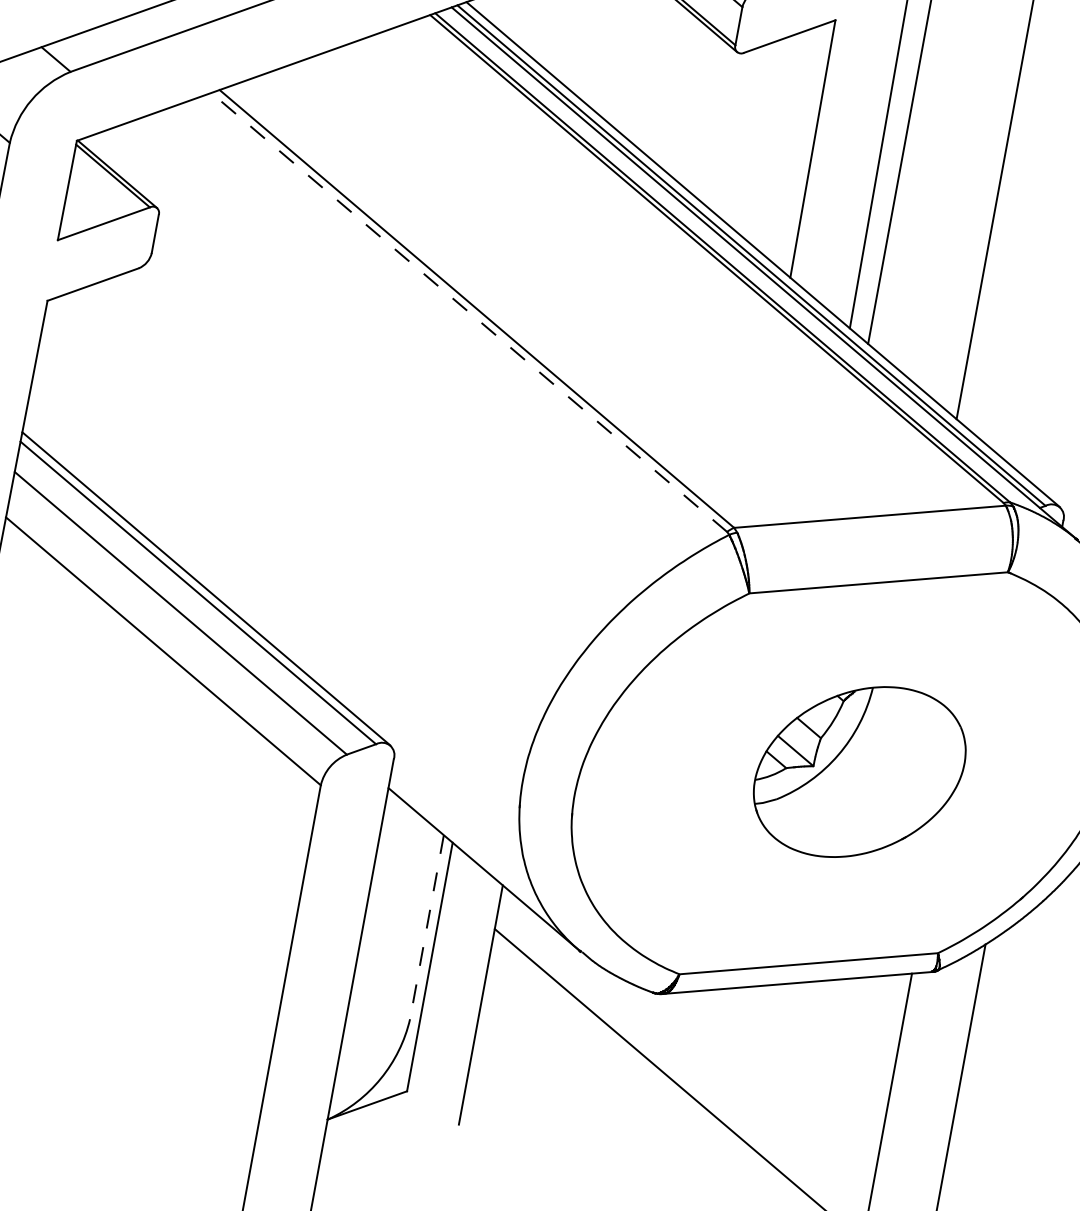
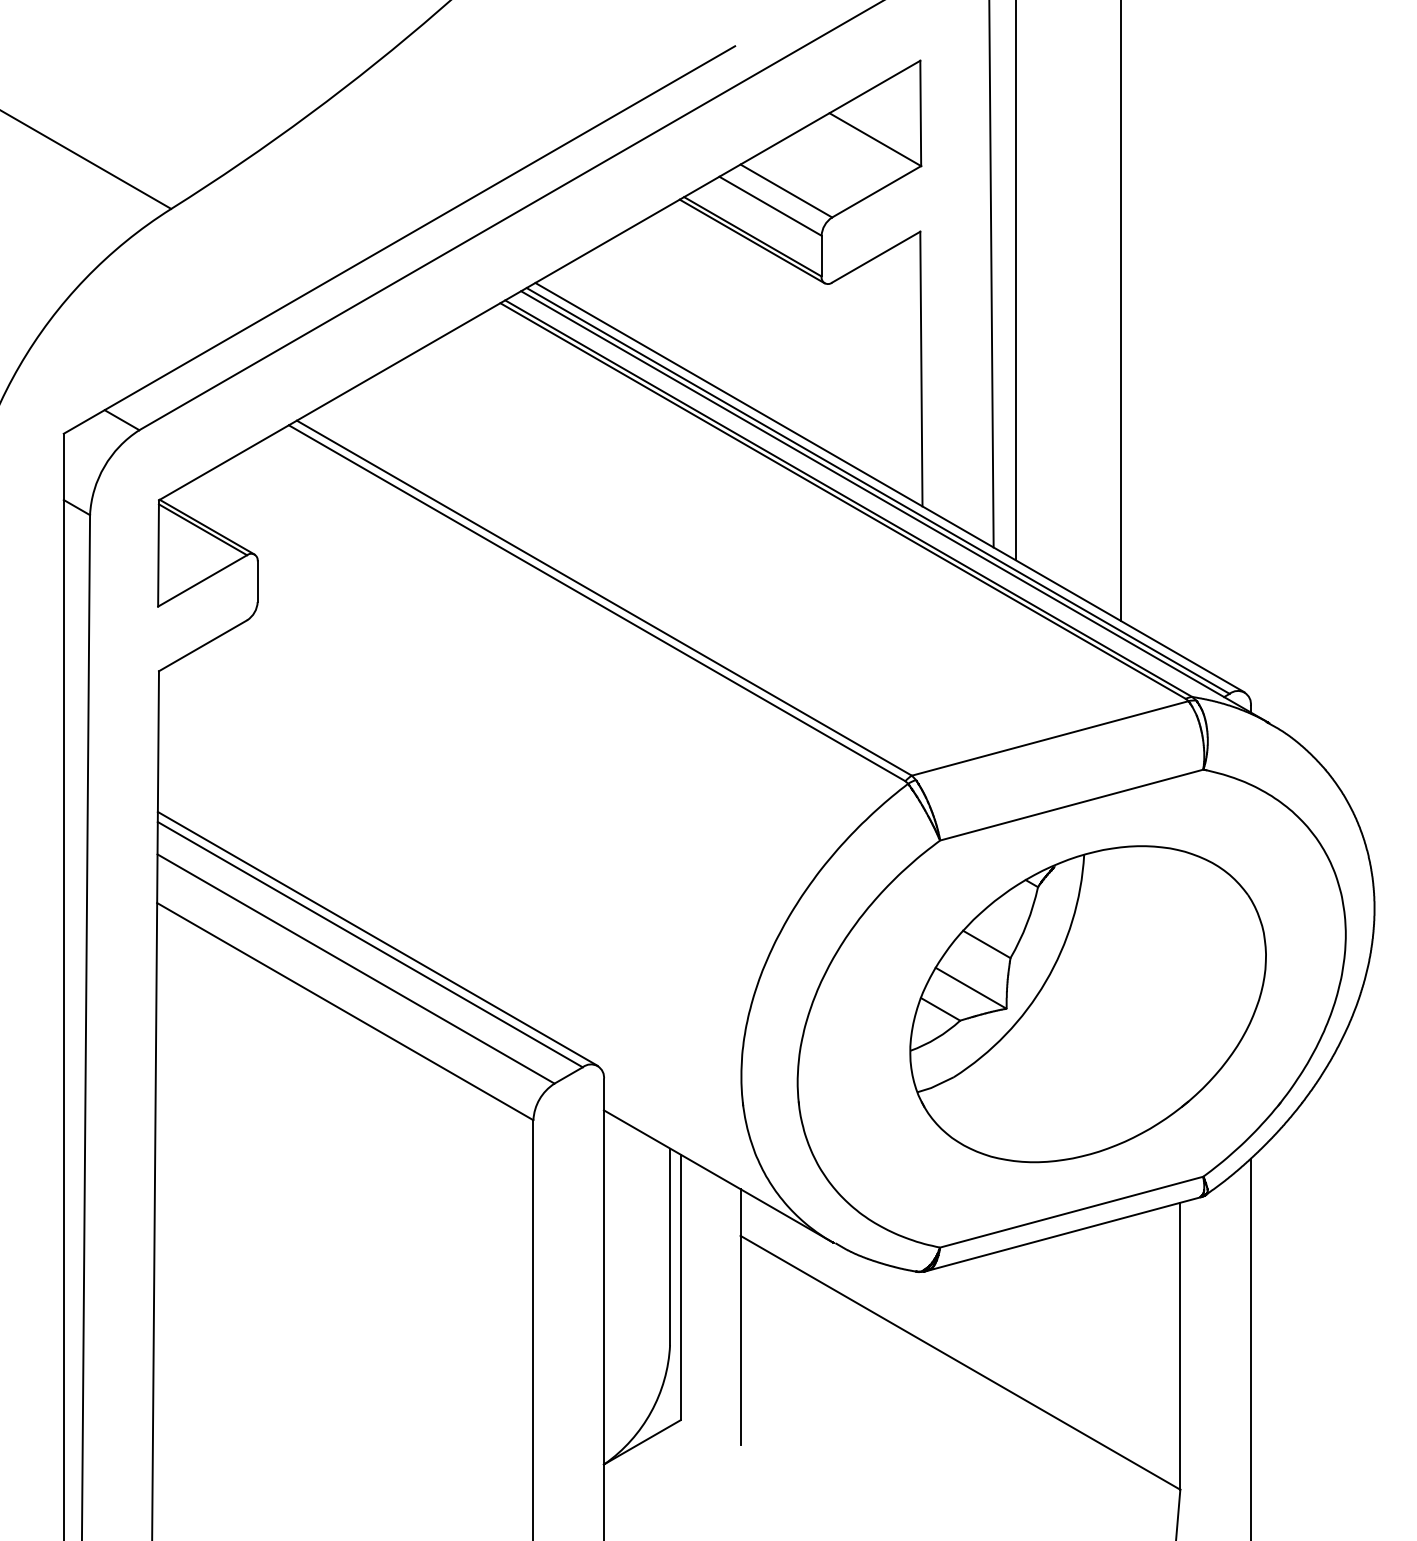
line: (469, 312) -> (597, 603), dashed -> solid
part: (859, 772) -> (1087, 1004), size x1.67
line: (427, 927) -> (670, 1247), dashed -> solid

